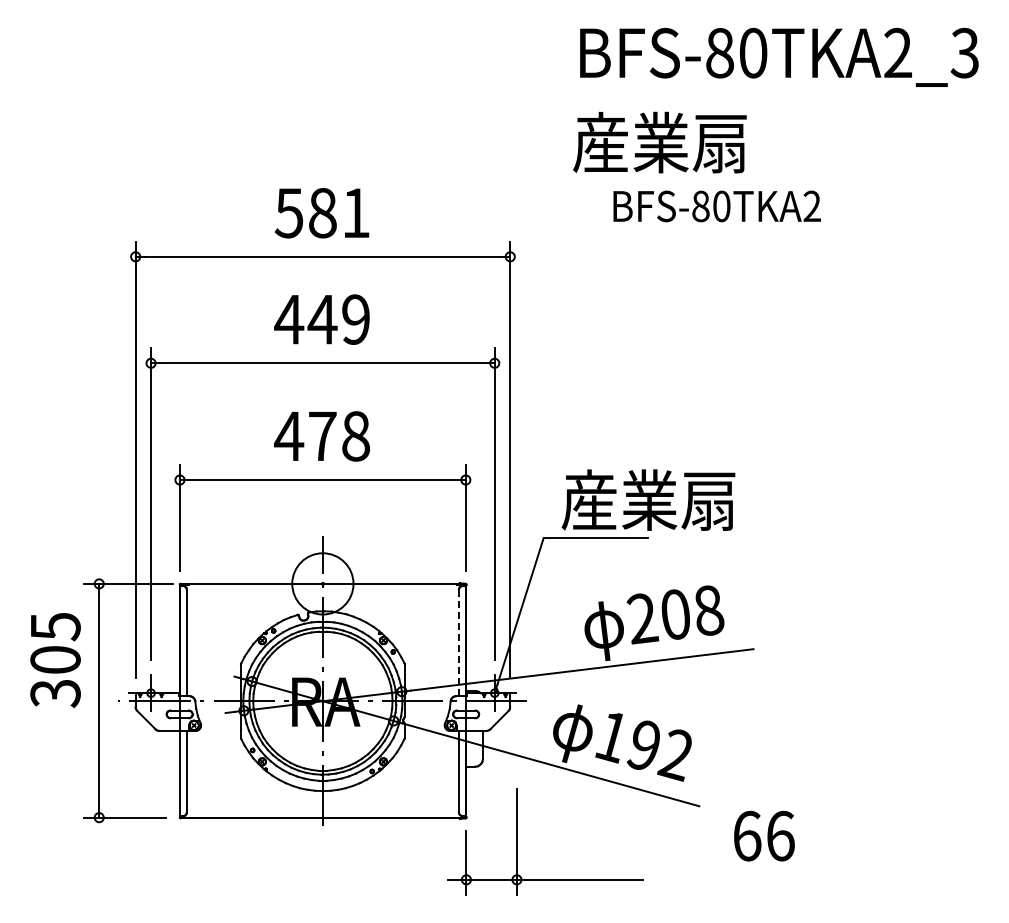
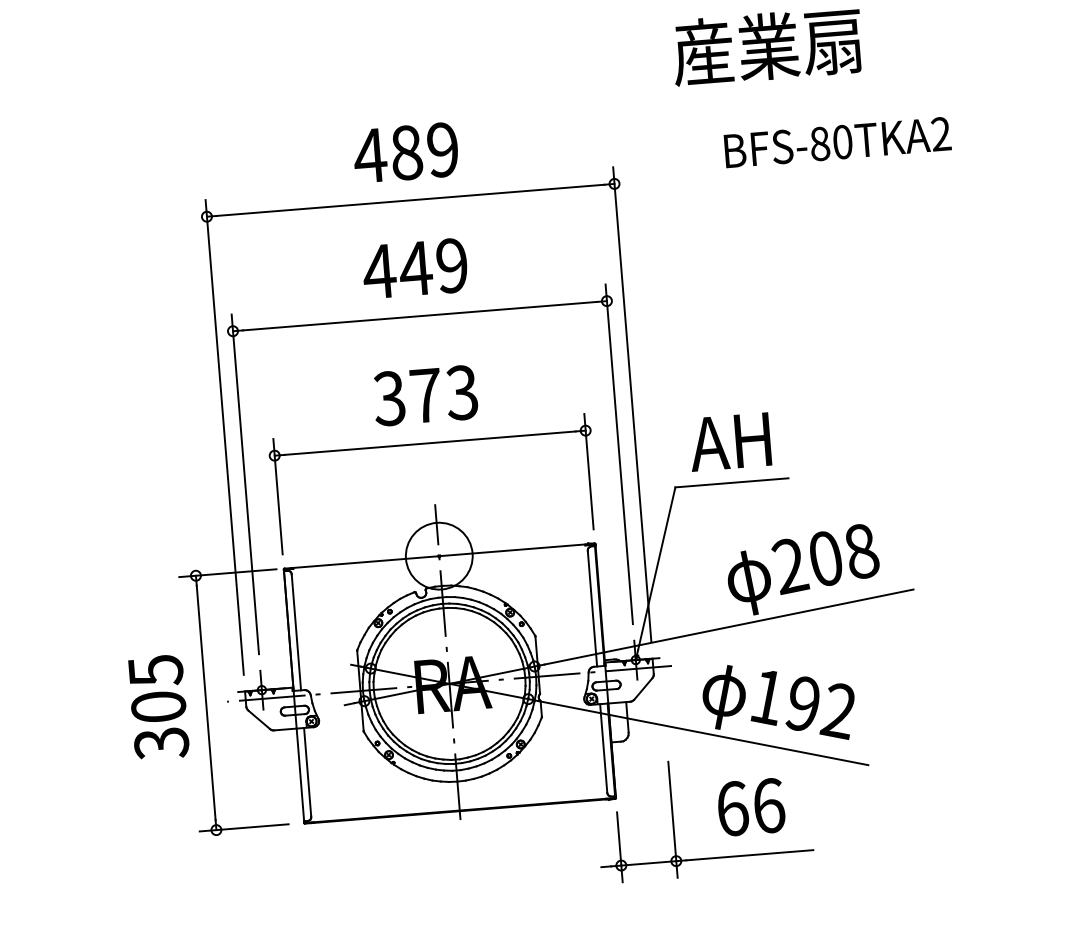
text: (716, 206) -> (837, 142), moved
text: (321, 212) -> (405, 152), 581 -> 489
text: (322, 436) -> (425, 395), 478 -> 373
text: (647, 499) -> (785, 435), 産業扇 -> AH
line: (458, 642) -> (591, 608), dashed -> solid
text: (55, 660) -> (158, 707), moved
text: (764, 835) -> (751, 806), moved

